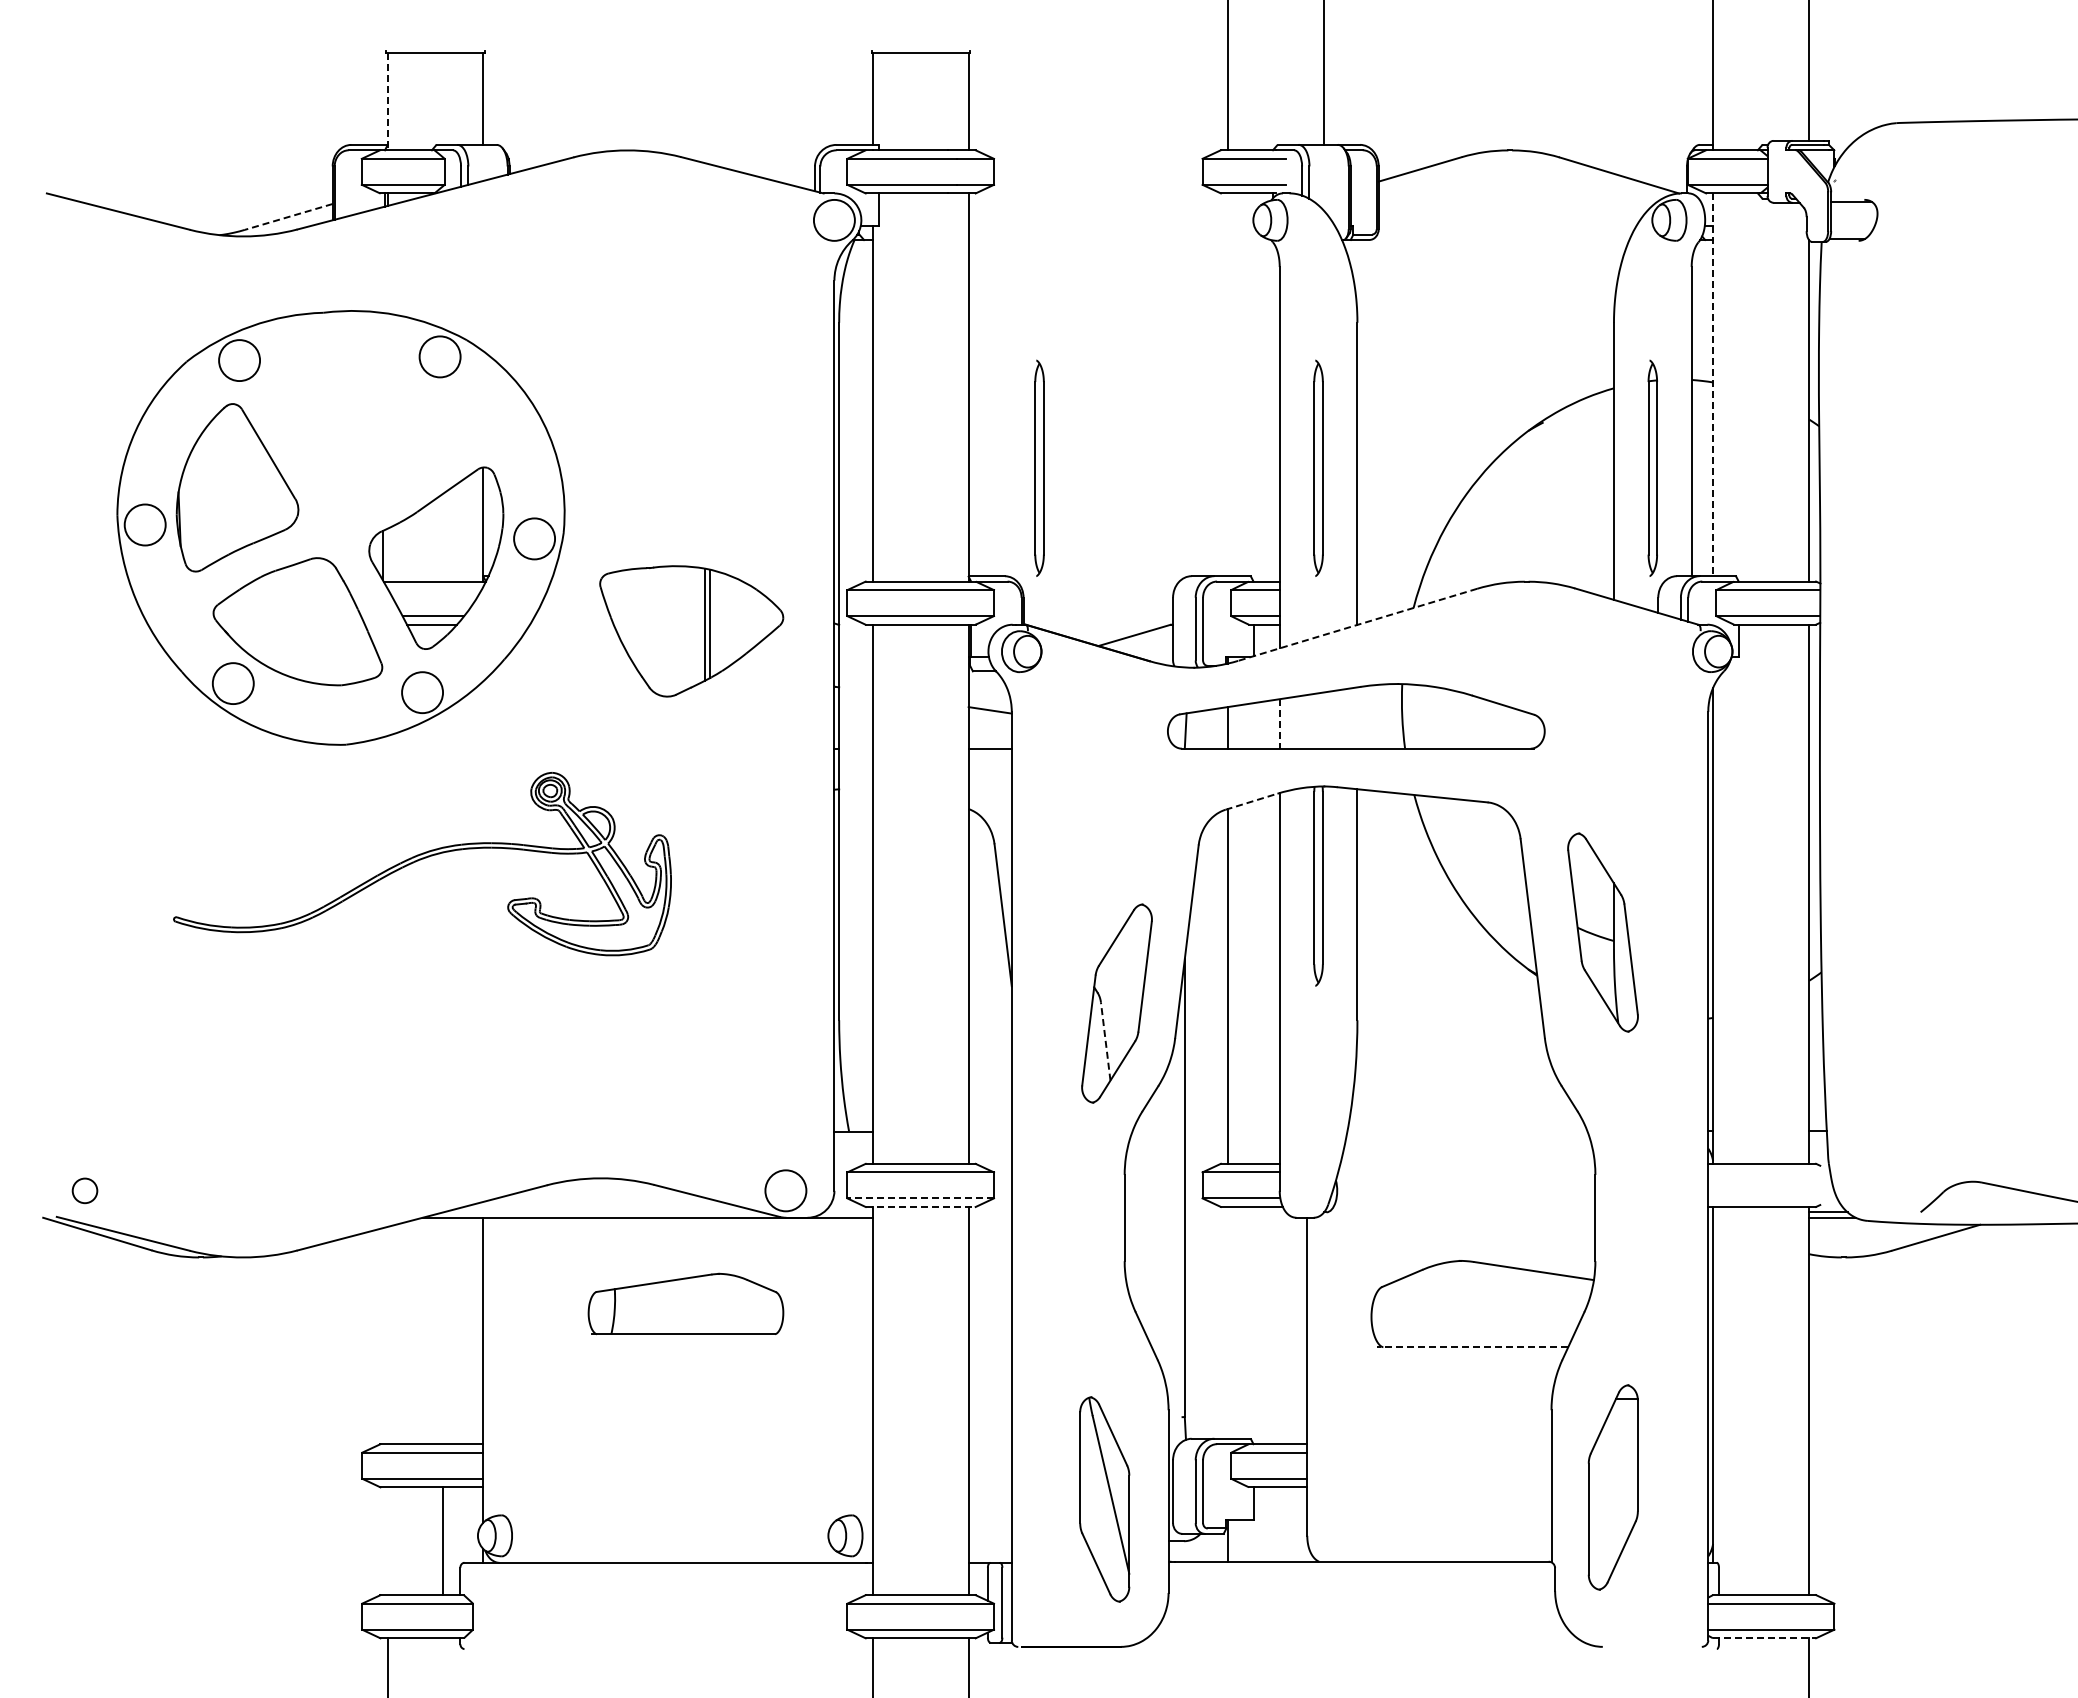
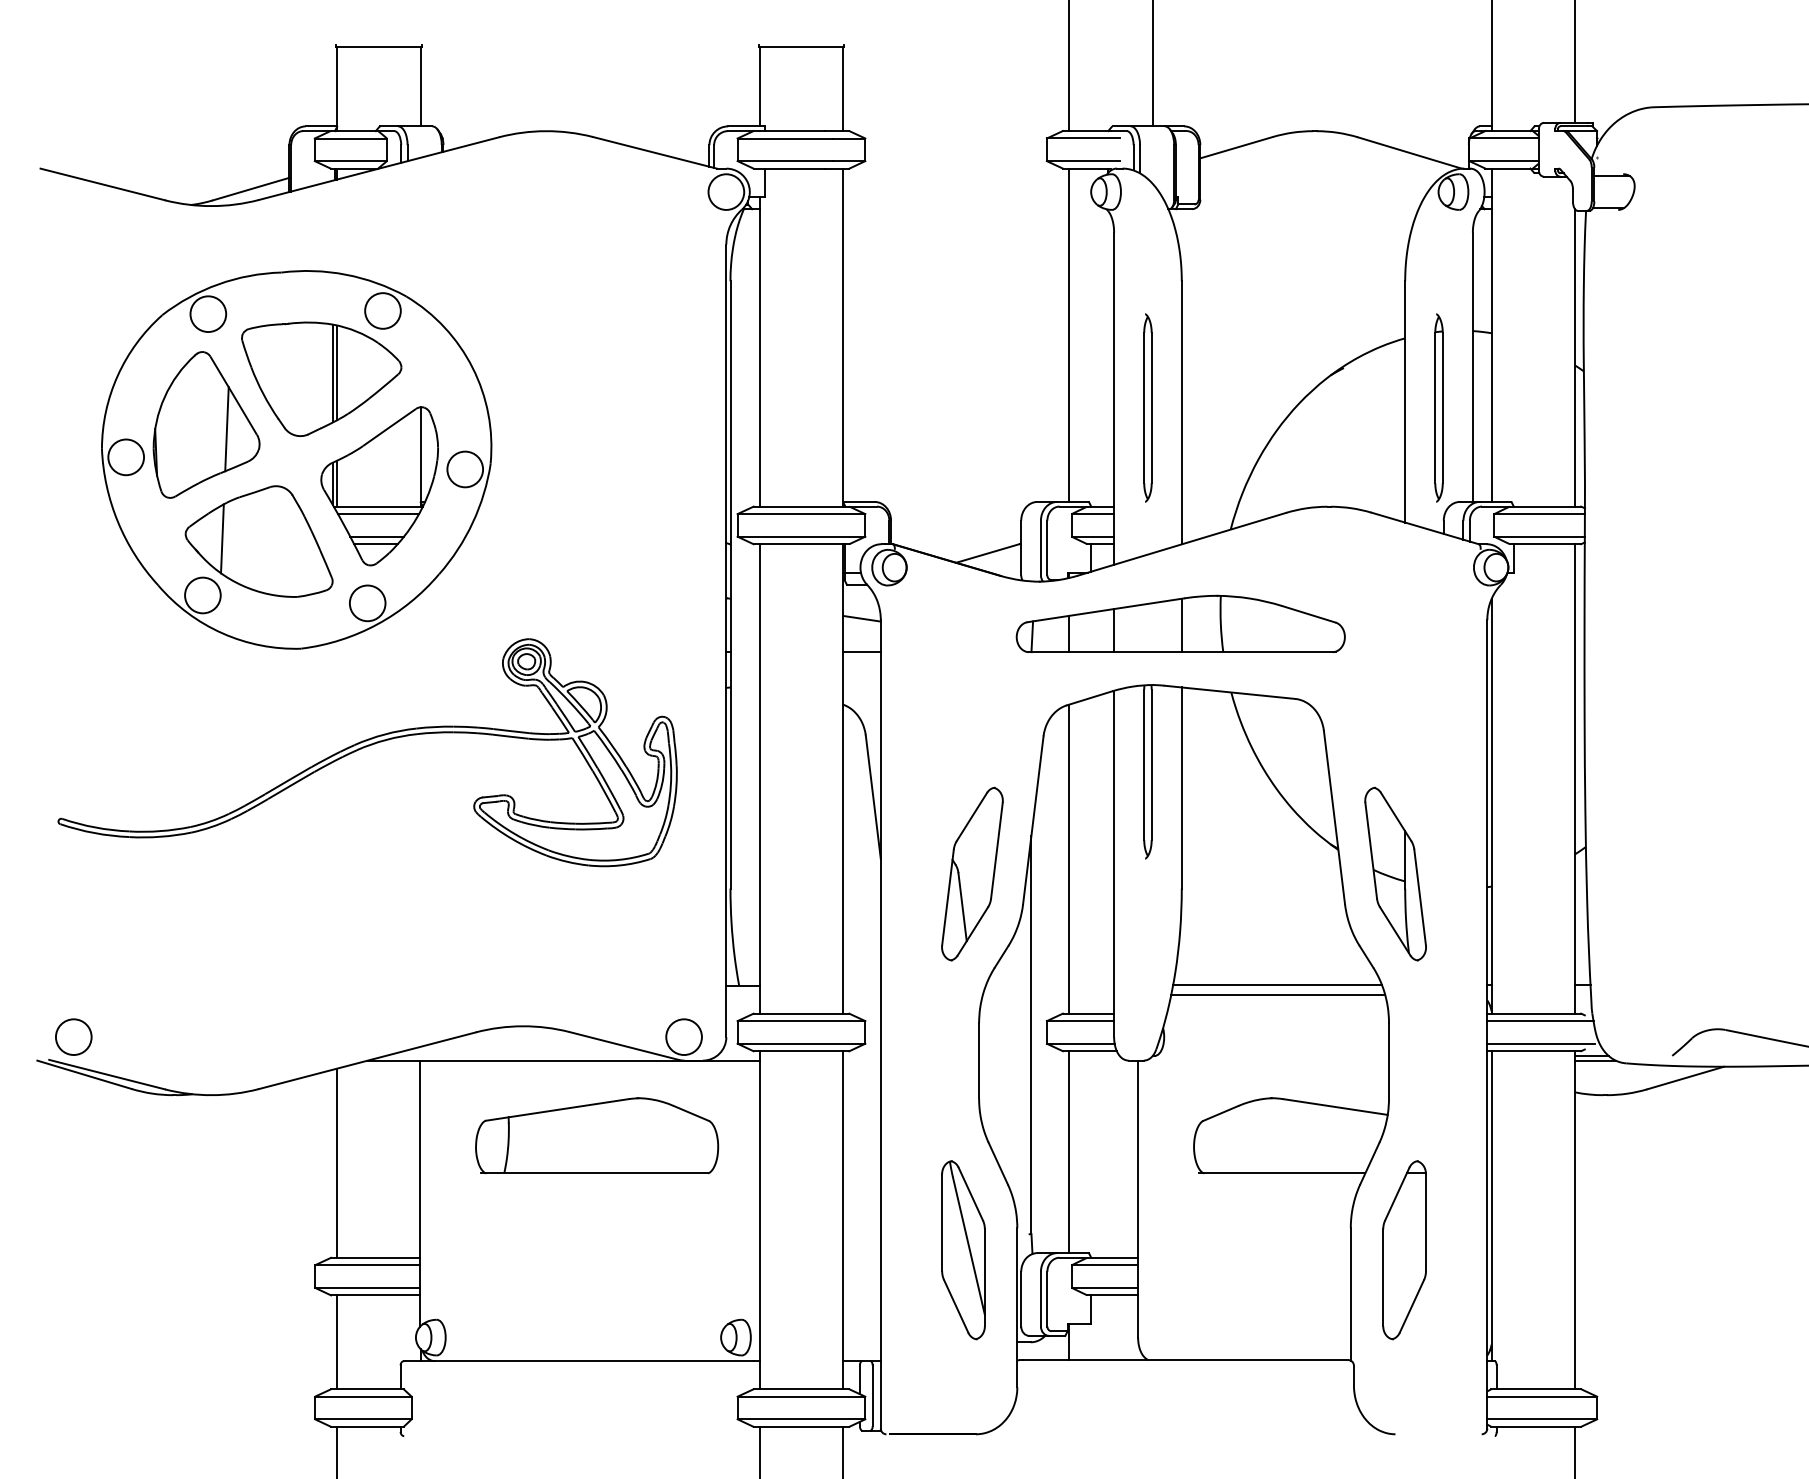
line: (387, 101) -> (337, 88), dashed -> solid
line: (288, 216) -> (250, 188), dashed -> solid
line: (1227, 384) -> (1068, 335), added
line: (1713, 385) -> (1491, 335), dashed -> solid
part: (1039, 467) -> (904, 407), removed
line: (260, 492) -> (226, 429), added
line: (387, 554) -> (337, 483), added
line: (434, 590) -> (378, 514), added
line: (255, 618) -> (222, 538), added
line: (1357, 624) -> (1181, 544), dashed -> solid
part: (691, 631) -> (321, 379), moved
line: (1357, 717) -> (1181, 624), added
line: (1279, 723) -> (1113, 630), dashed -> solid
line: (1251, 801) -> (1089, 698), dashed -> solid
part: (422, 863) -> (367, 752), size x1.43
part: (1602, 932) -> (1395, 874), moved
line: (1105, 1041) -> (962, 907), dashed -> solid
line: (1467, 1131) -> (1277, 985), added
line: (1468, 1142) -> (1278, 995), added
line: (1769, 1172) -> (1540, 1021), added
circle: (84, 1190) -> (73, 1036), size x1.67
line: (920, 1198) -> (801, 1043), dashed -> solid
line: (1769, 1198) -> (1540, 1043), added
line: (920, 1207) -> (801, 1051), dashed -> solid
part: (685, 1303) -> (596, 1135), size x1.43
line: (1227, 1322) -> (1068, 1151), added
line: (387, 1335) -> (337, 1163), added
line: (1472, 1347) -> (1281, 1173), dashed -> solid
part: (1612, 1487) -> (1403, 1250), moved
part: (1104, 1499) -> (963, 1250), moved
line: (442, 1541) -> (337, 1342), moved
line: (1764, 1638) -> (1536, 1426), dashed -> solid

